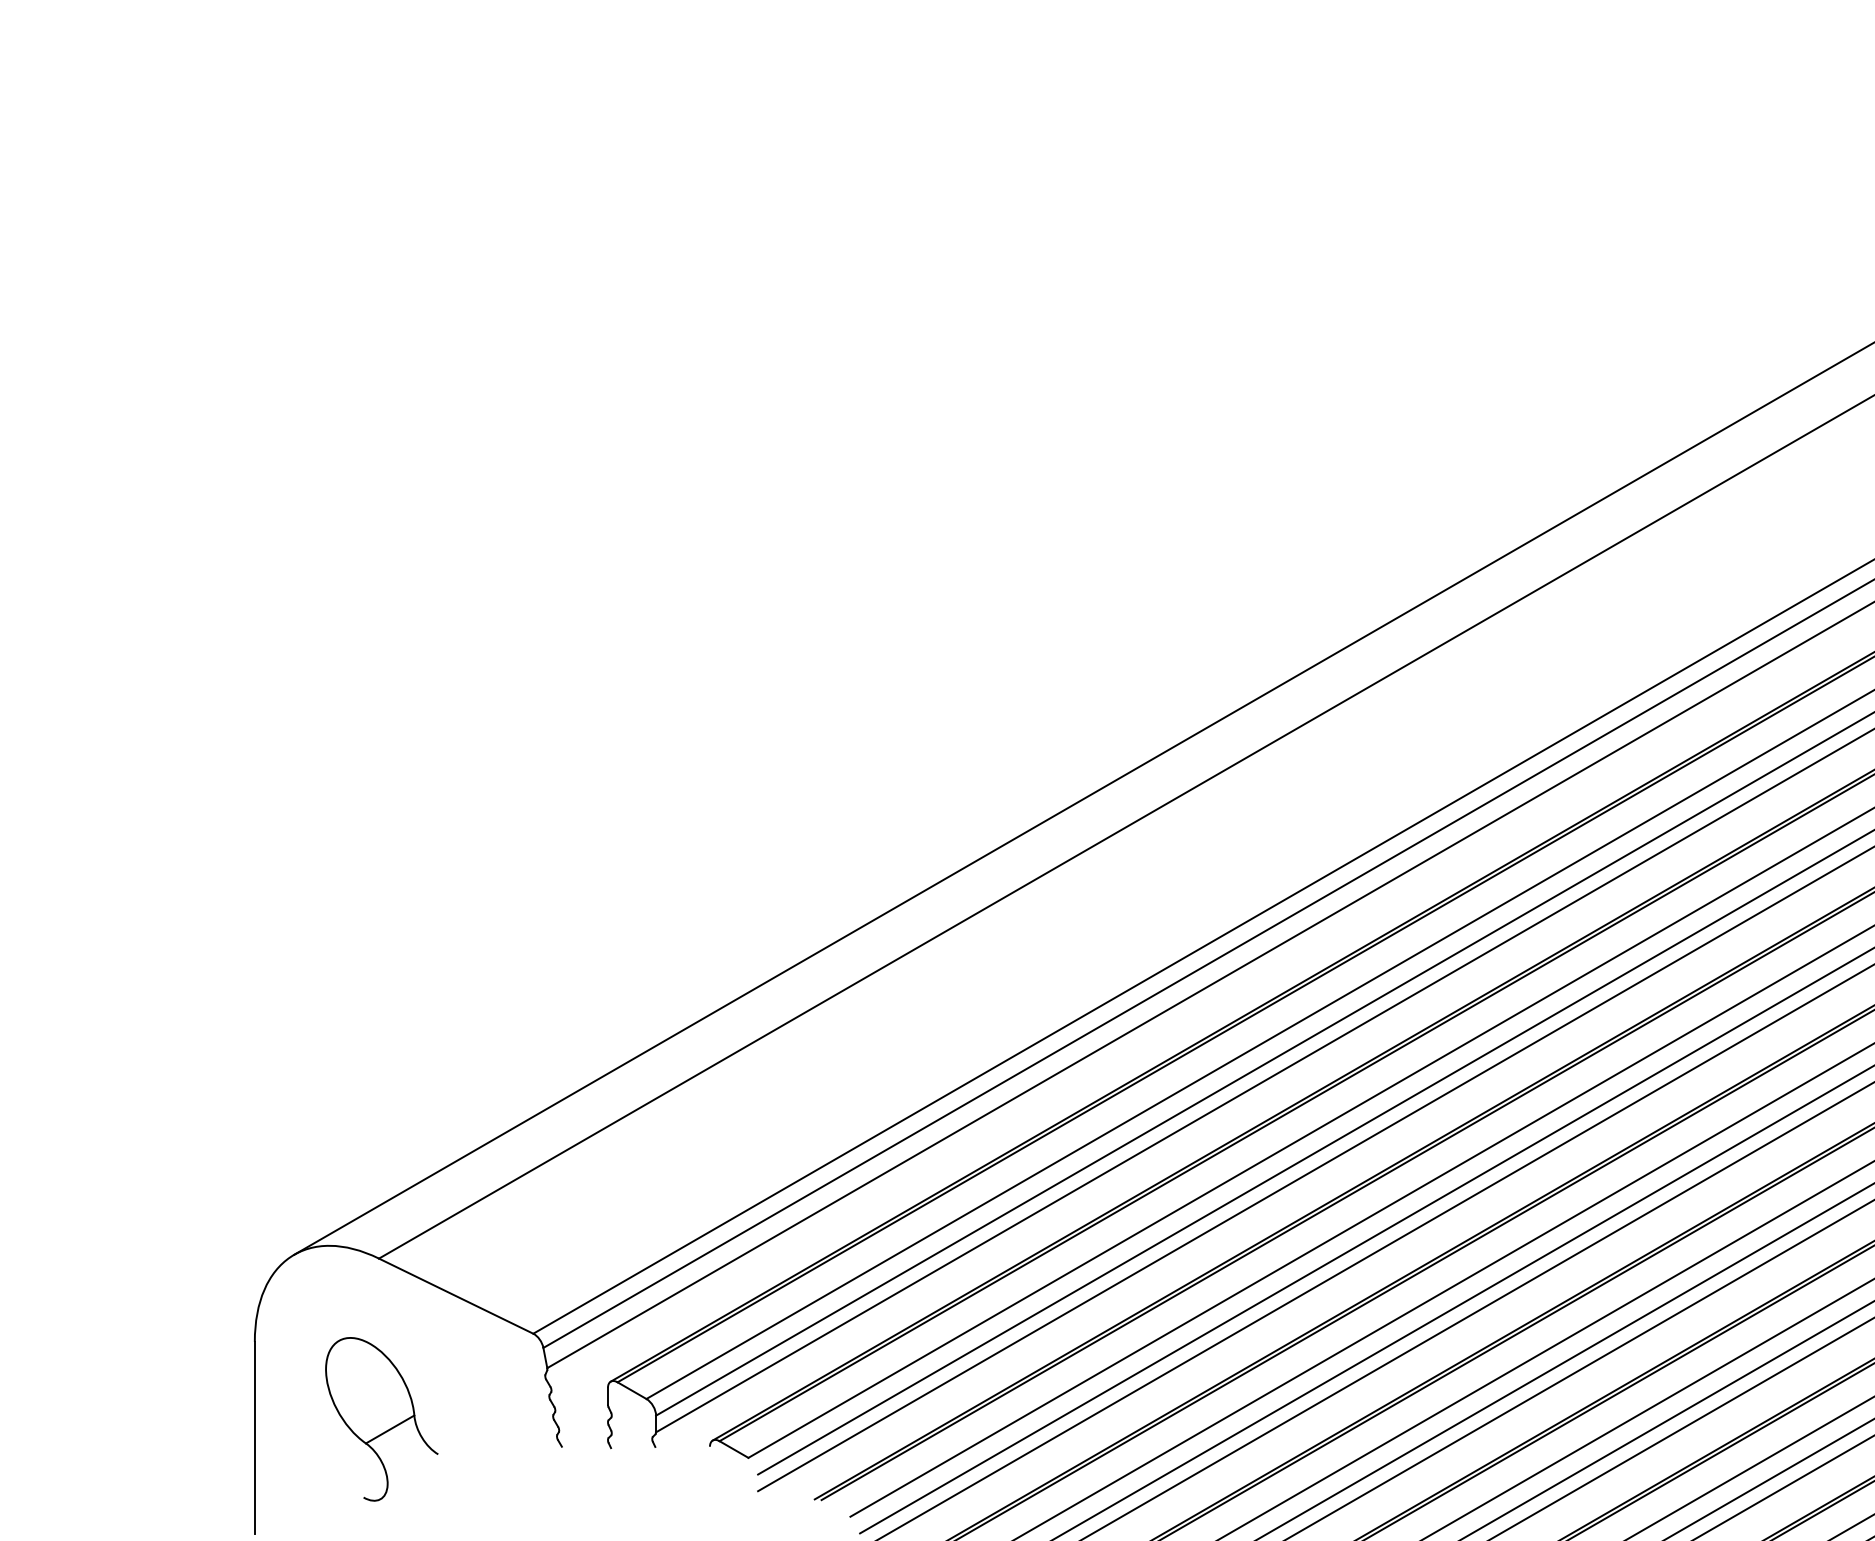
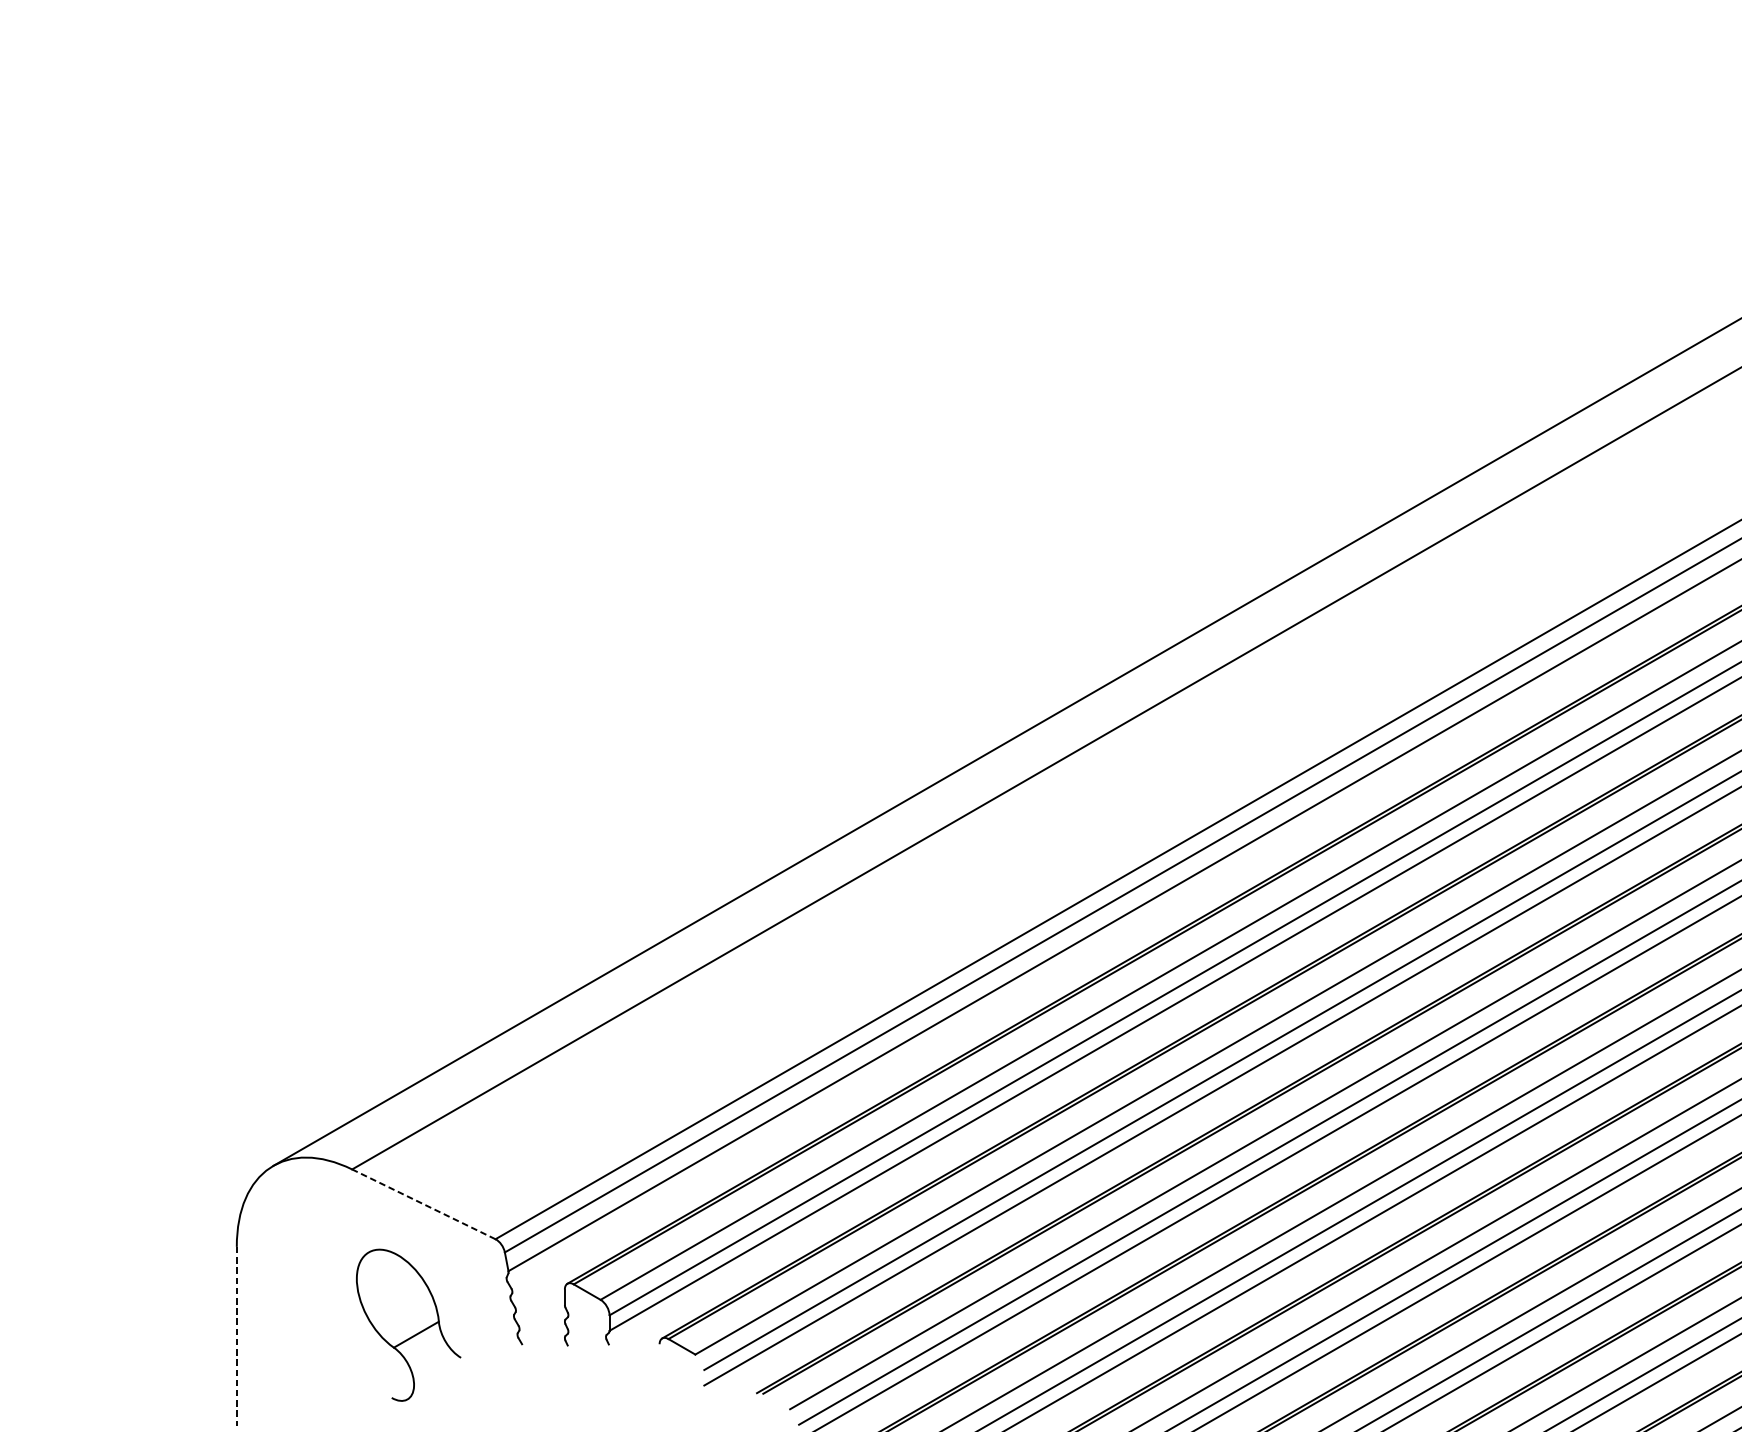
line: (456, 1296) -> (424, 1204), solid -> dashed
part: (381, 1419) -> (408, 1325), moved
line: (254, 1438) -> (236, 1336), solid -> dashed

